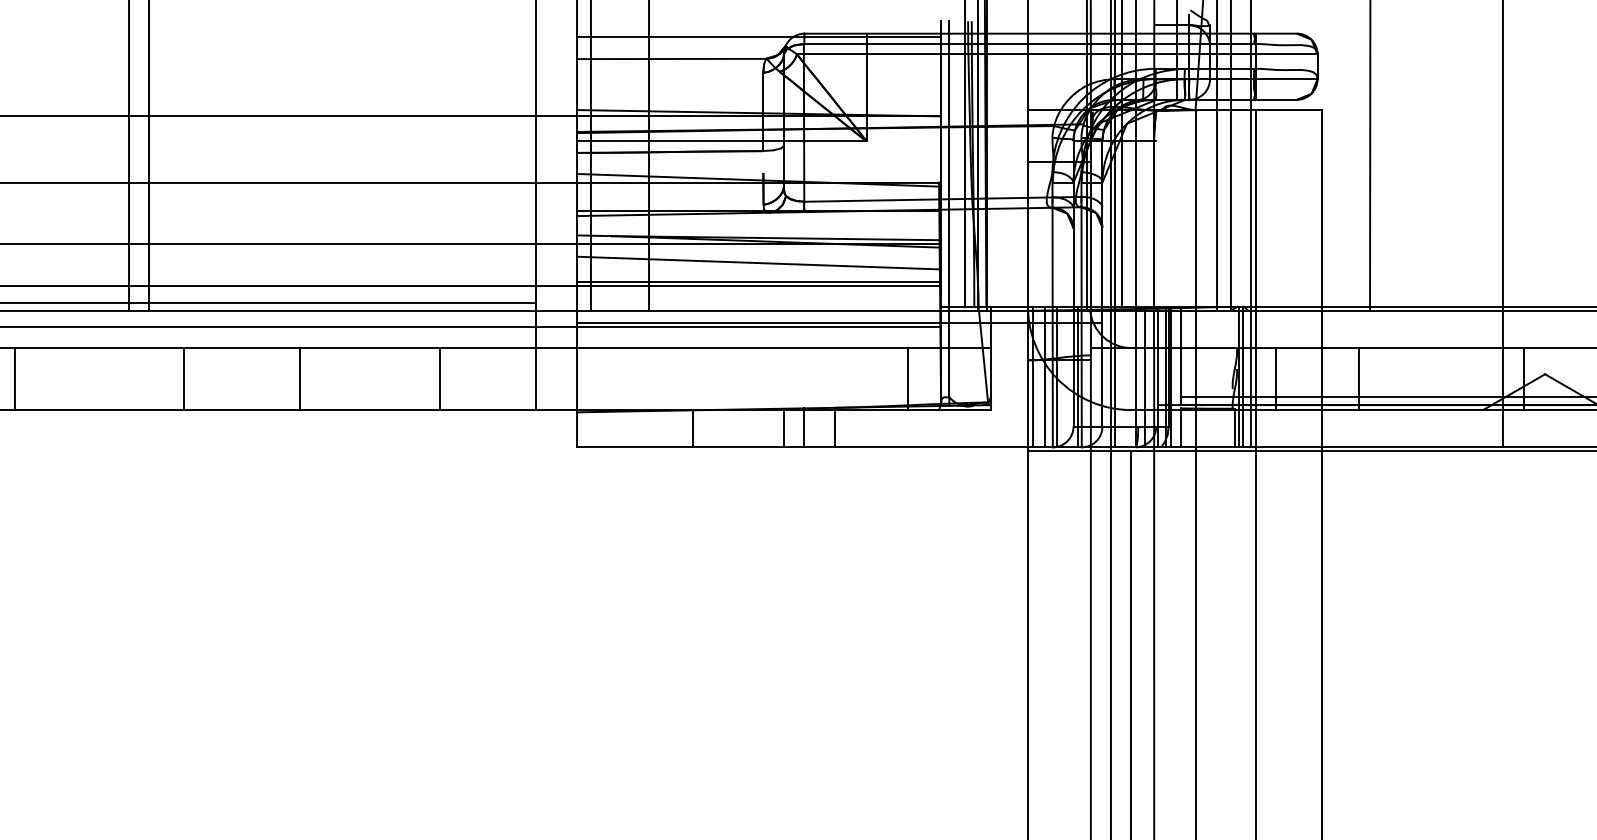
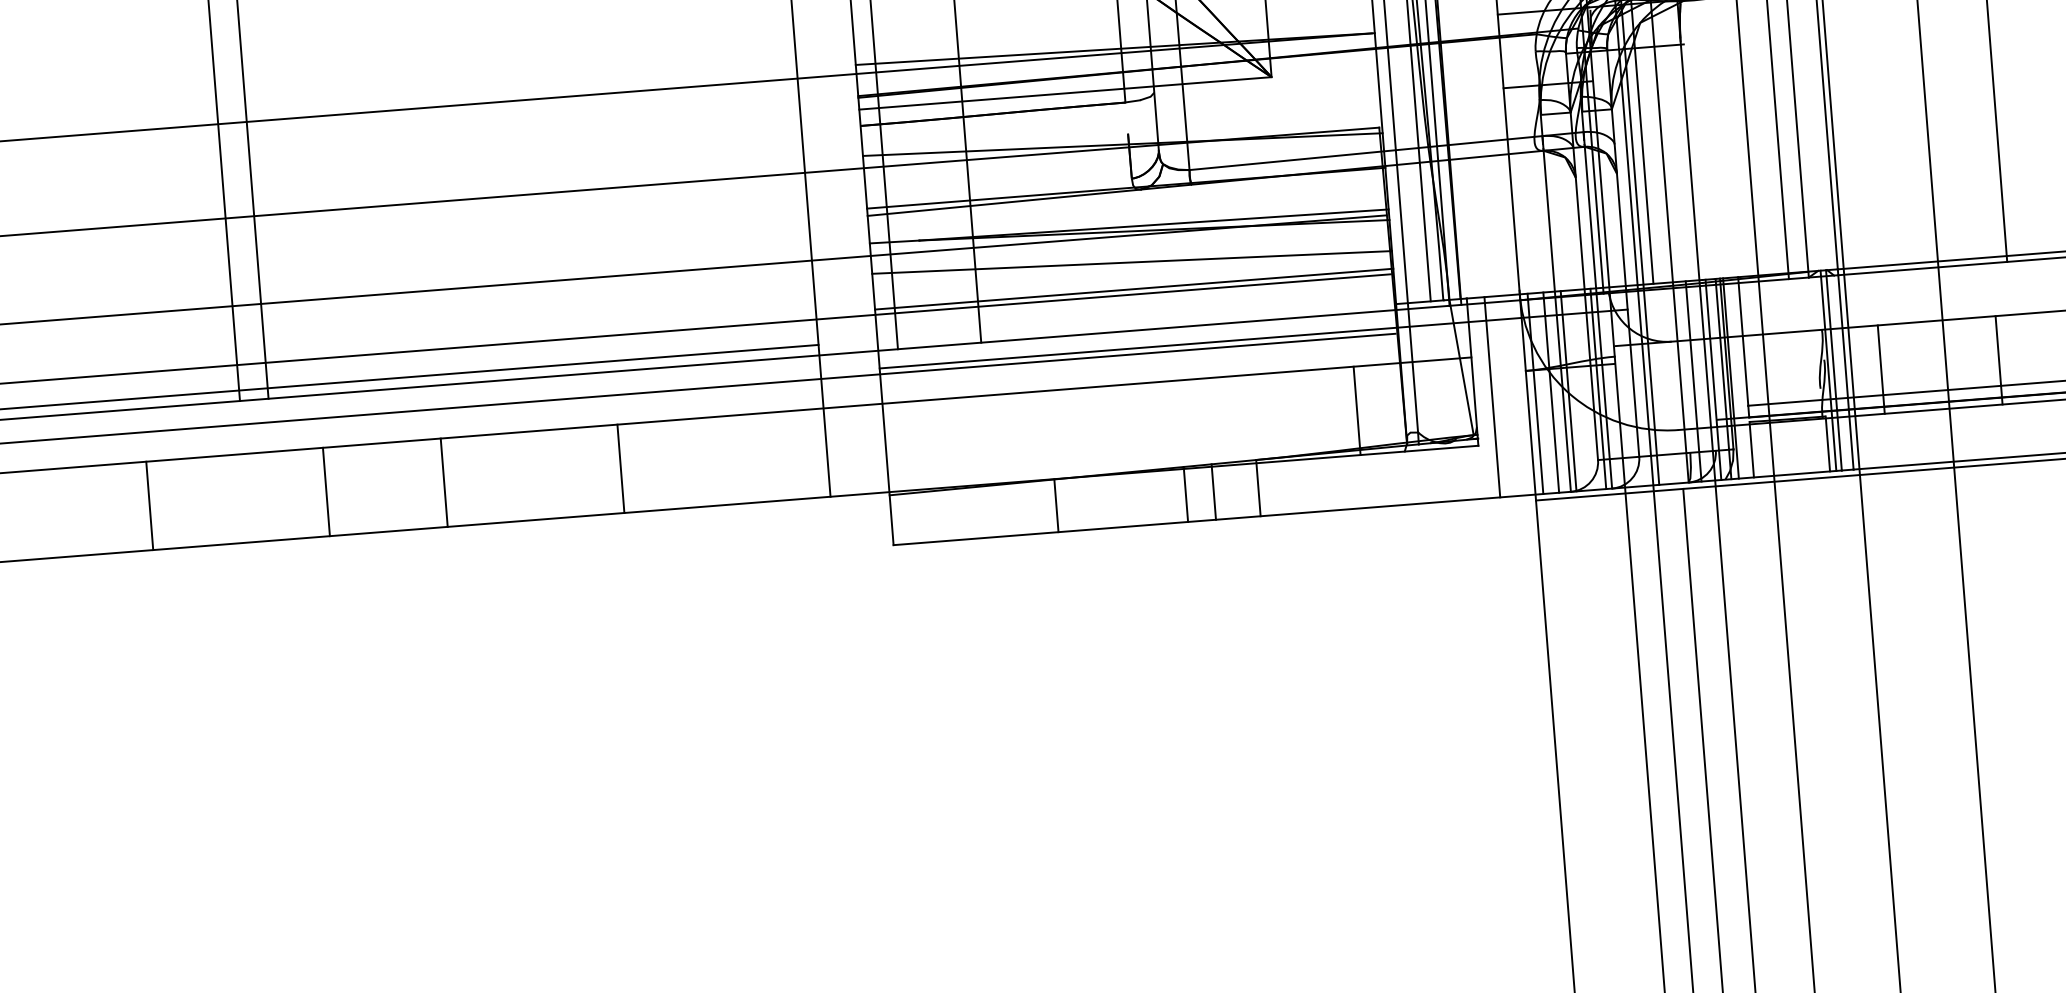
line: (1003, 376) -> (1492, 396), added
line: (14, 379) -> (149, 506), moved
line: (299, 379) -> (443, 483), moved
line: (439, 379) -> (620, 469), moved

